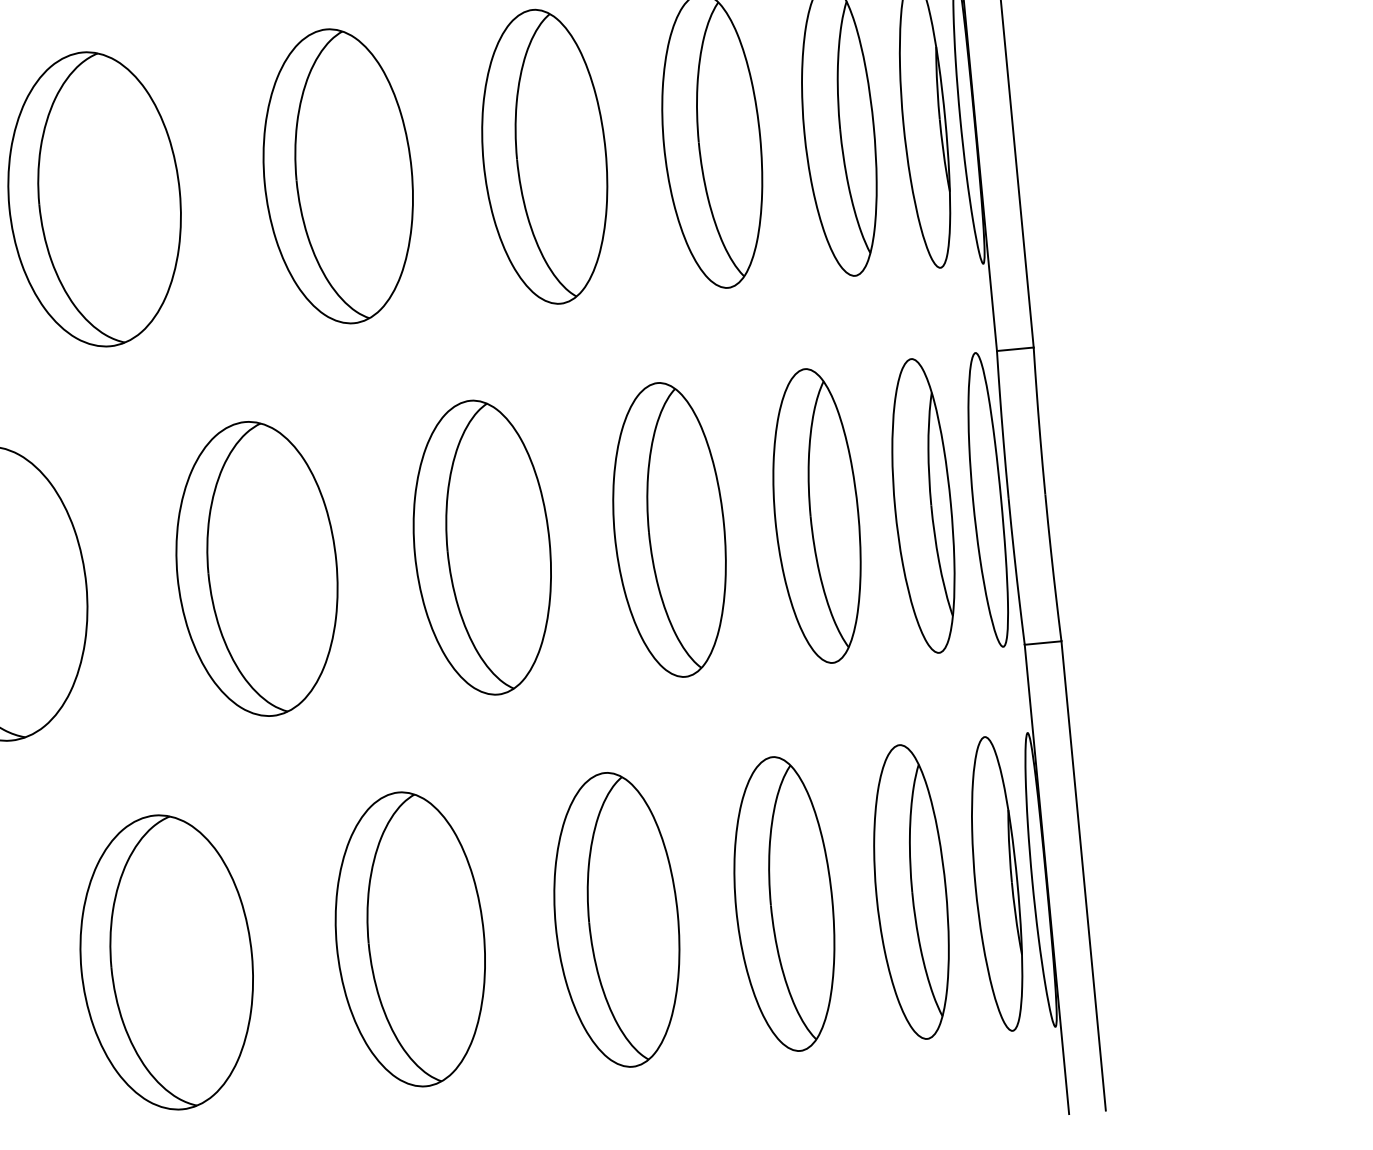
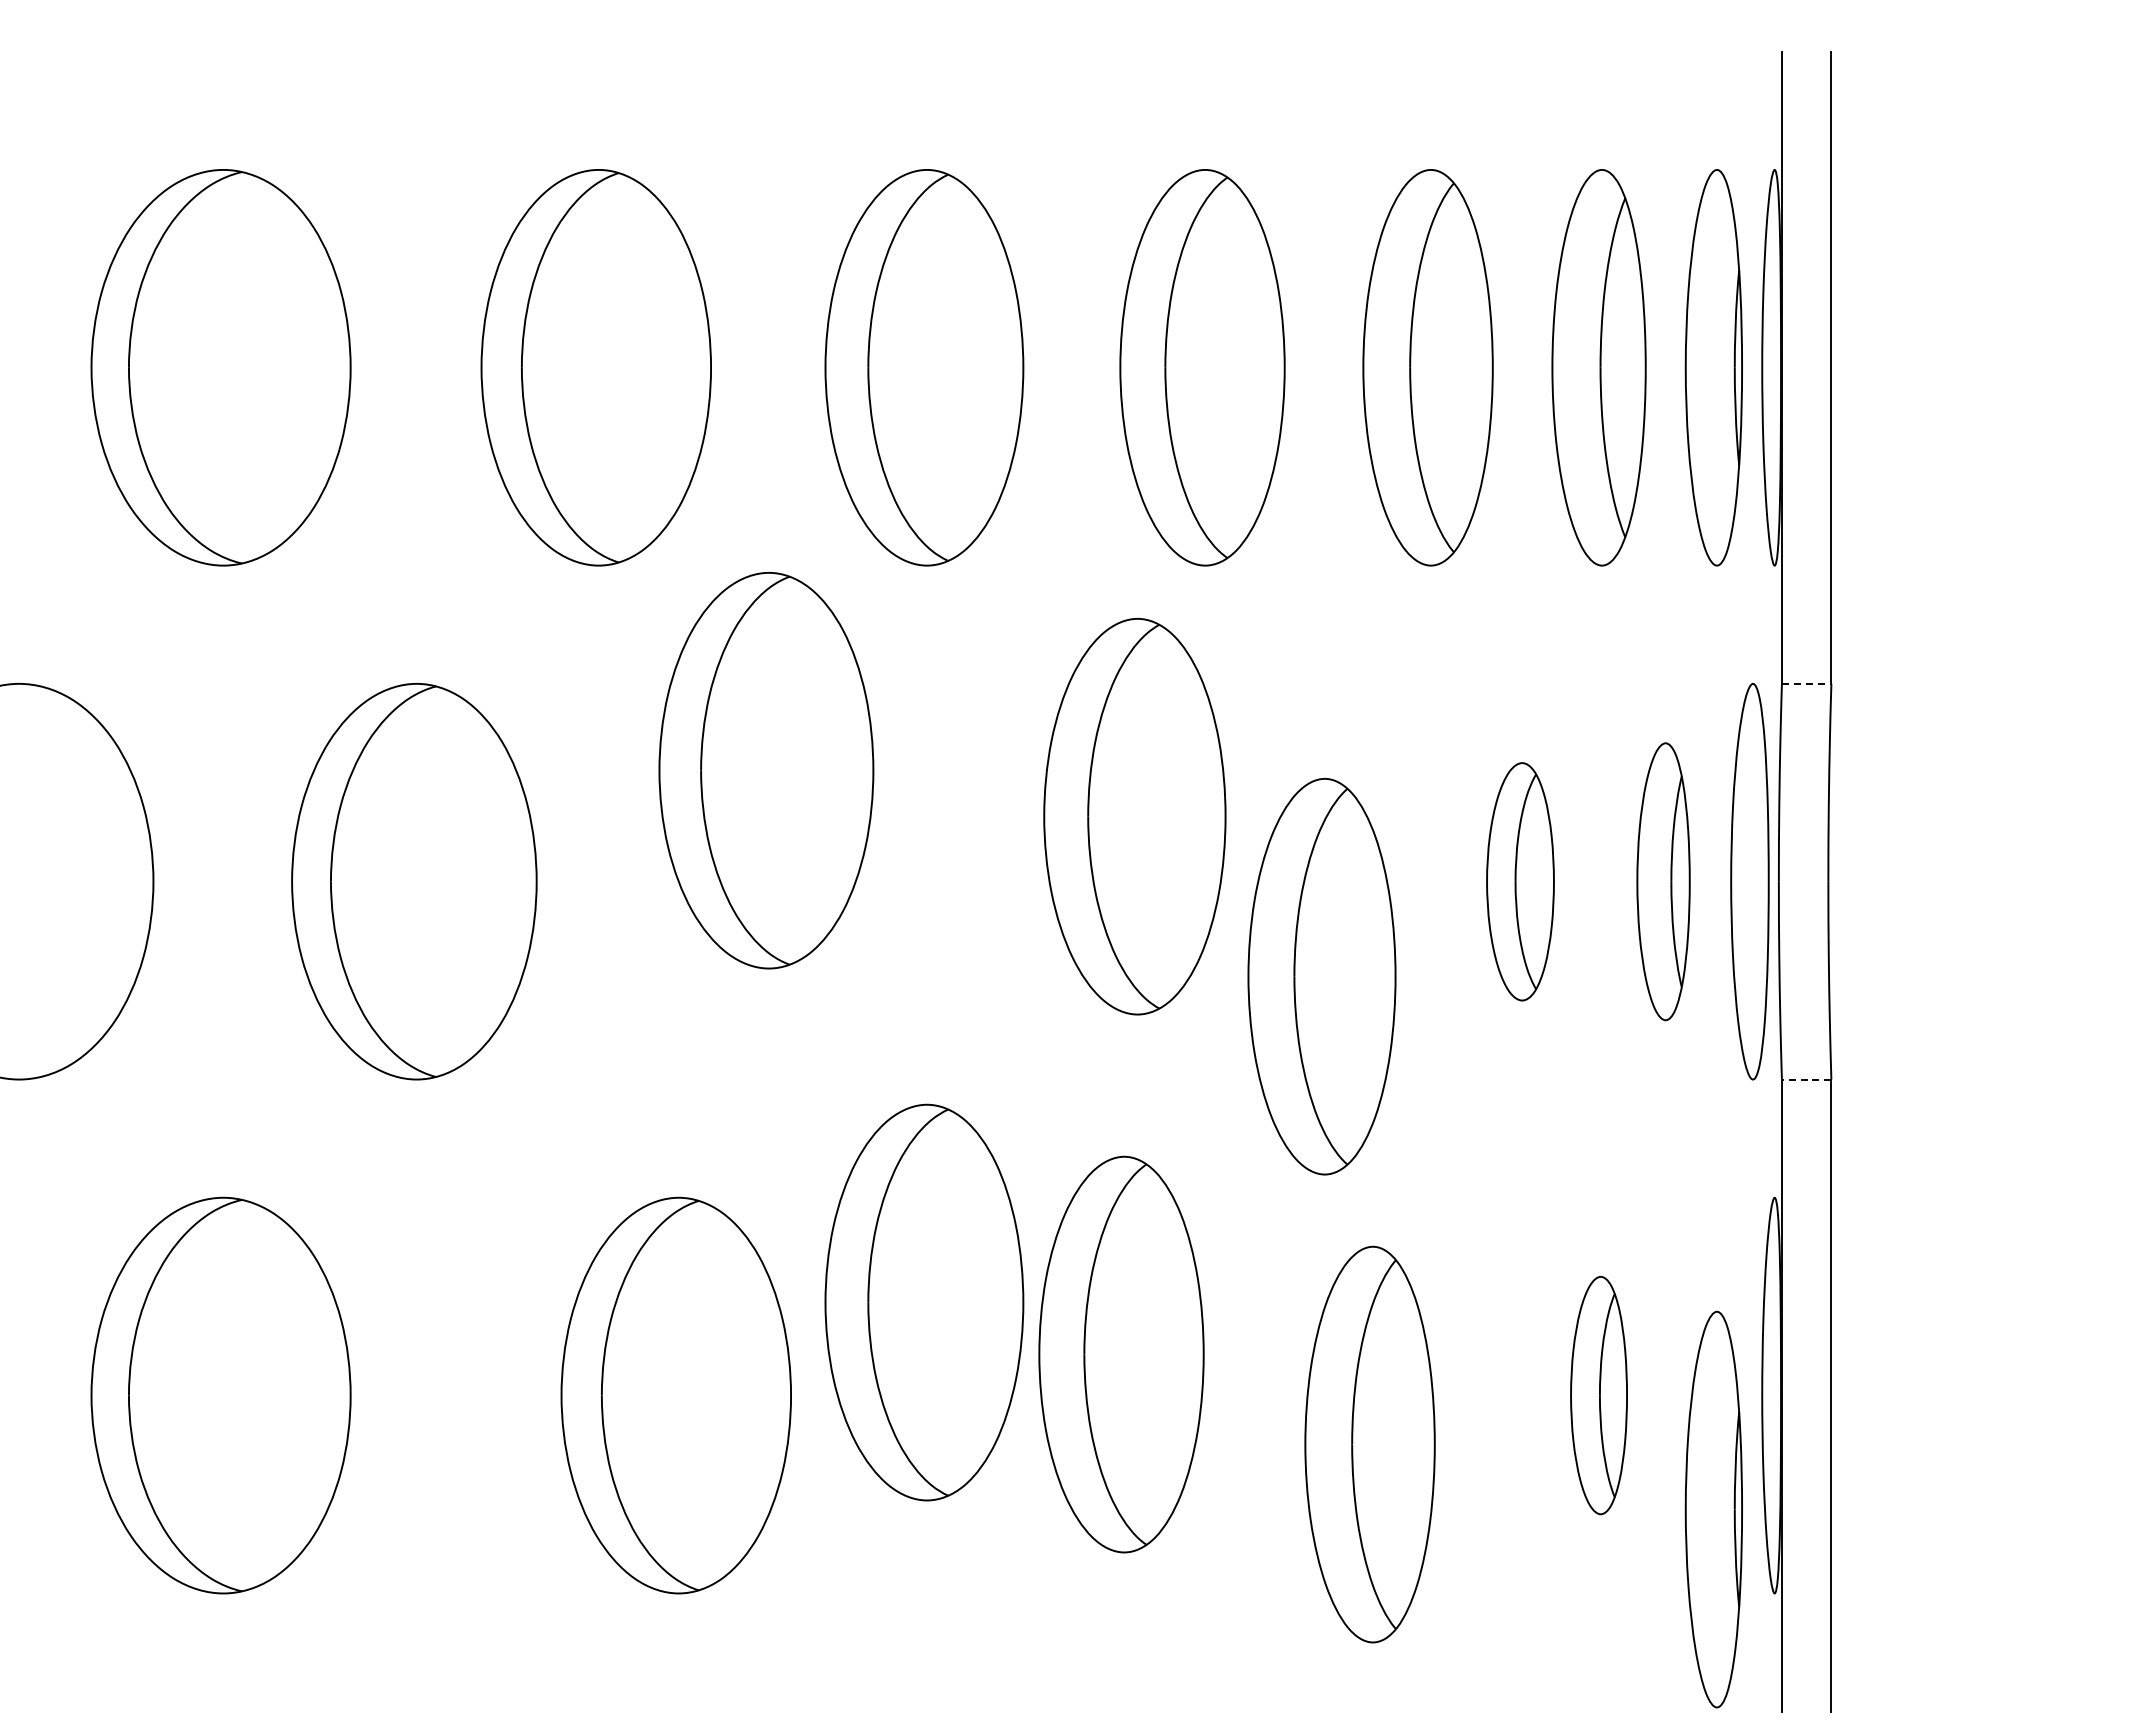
line: (1015, 349) -> (1806, 683), solid -> dashed
part: (922, 506) -> (1663, 881), size x0.7
part: (816, 516) -> (1520, 881), size x0.6
part: (669, 530) -> (1321, 976), moved
part: (481, 547) -> (1134, 816), moved
part: (257, 569) -> (766, 770), moved
line: (1042, 643) -> (1806, 1079), solid -> dashed
part: (996, 884) -> (1713, 1509), moved
part: (910, 892) -> (1598, 1395), size x0.6
part: (783, 904) -> (1369, 1444), moved
part: (616, 920) -> (1121, 1354), moved
part: (410, 939) -> (924, 1302), moved
part: (166, 962) -> (675, 1395), moved

